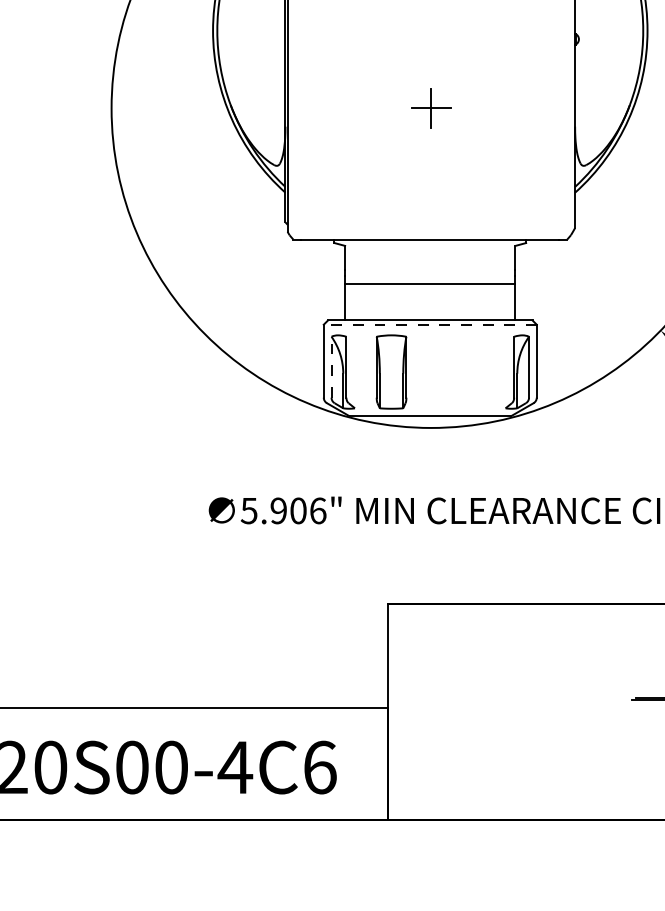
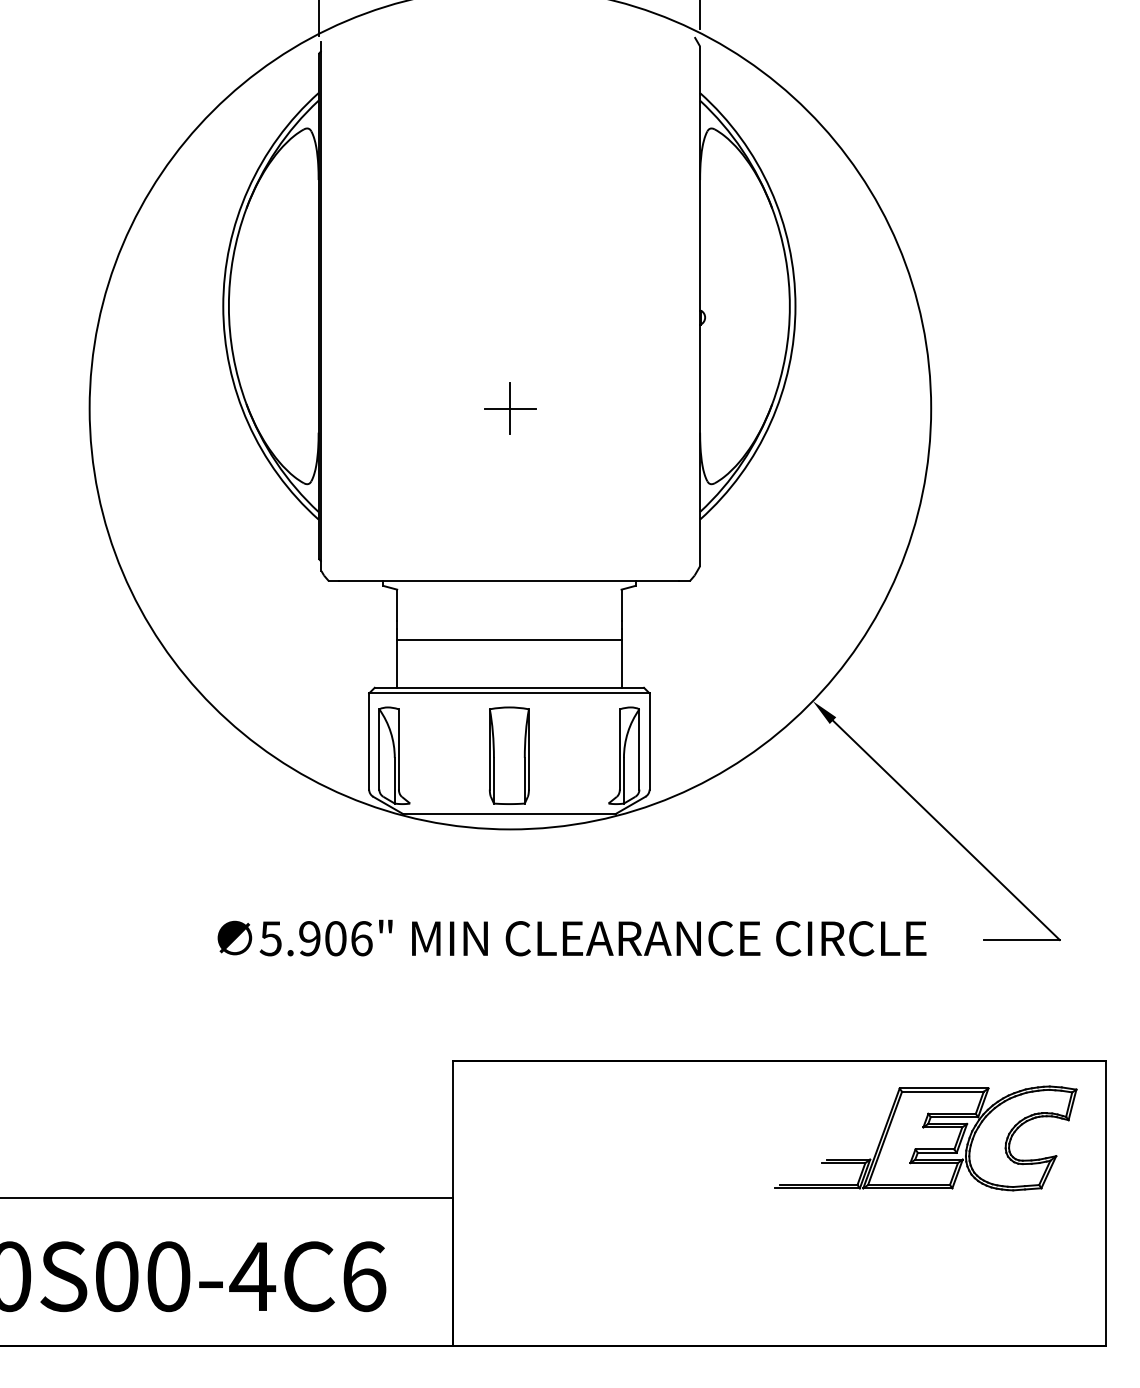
line: (429, 324) -> (508, 693), dashed -> solid
line: (331, 366) -> (379, 748), dashed -> solid
part: (391, 371) -> (509, 755), moved

